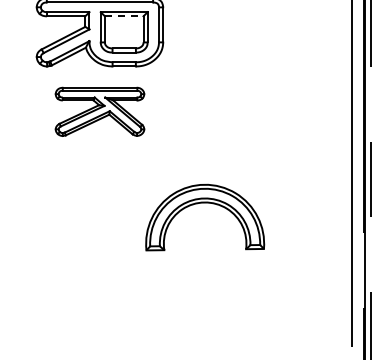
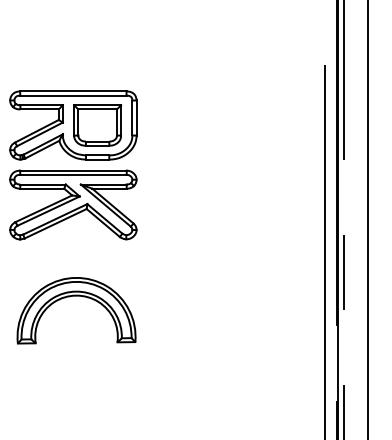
line: (125, 16) -> (98, 109), dashed -> solid
part: (100, 111) -> (73, 204), size x1.43
part: (205, 203) -> (76, 296), moved

